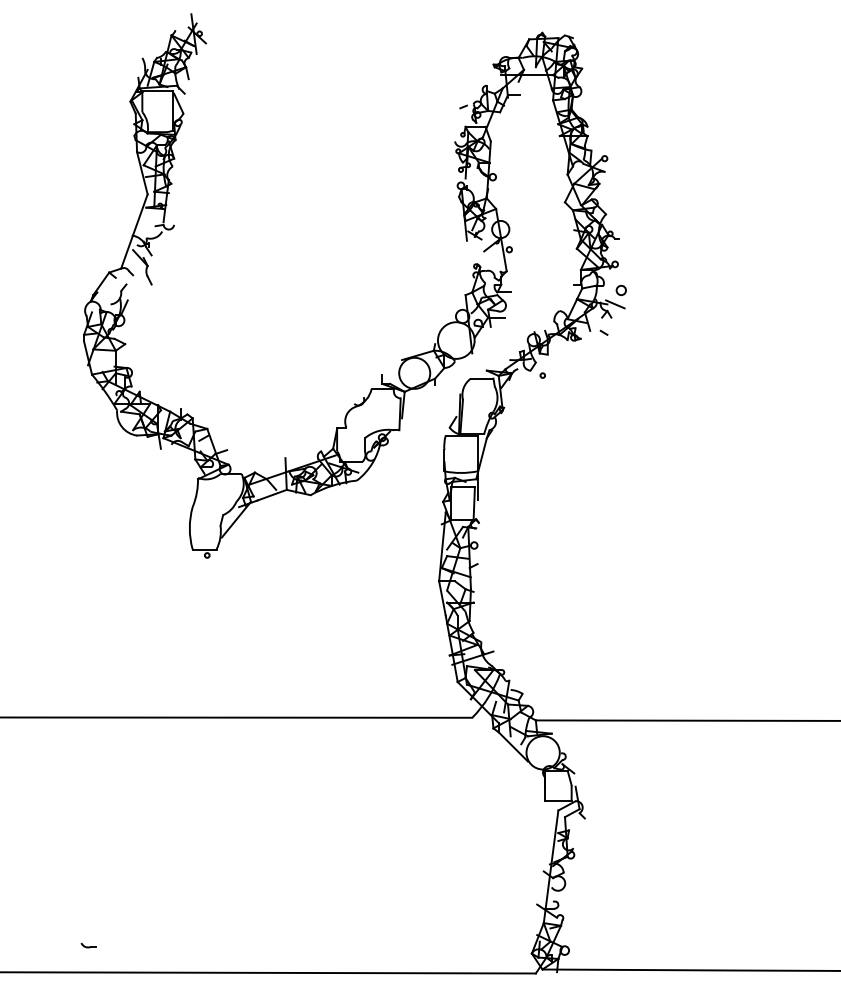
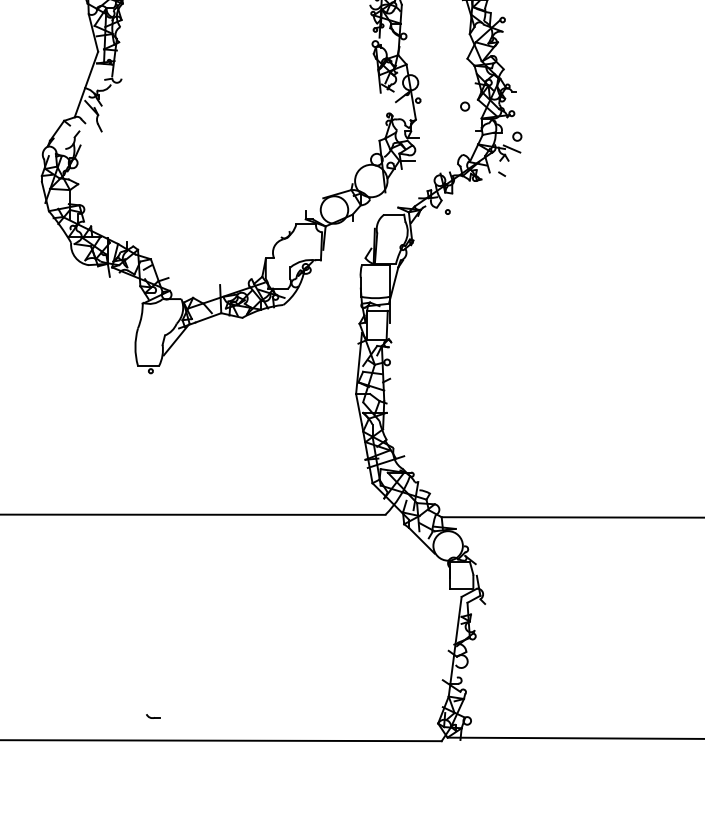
circle: (561, 255) -> (464, 105), added
part: (88, 945) -> (152, 716), moved

